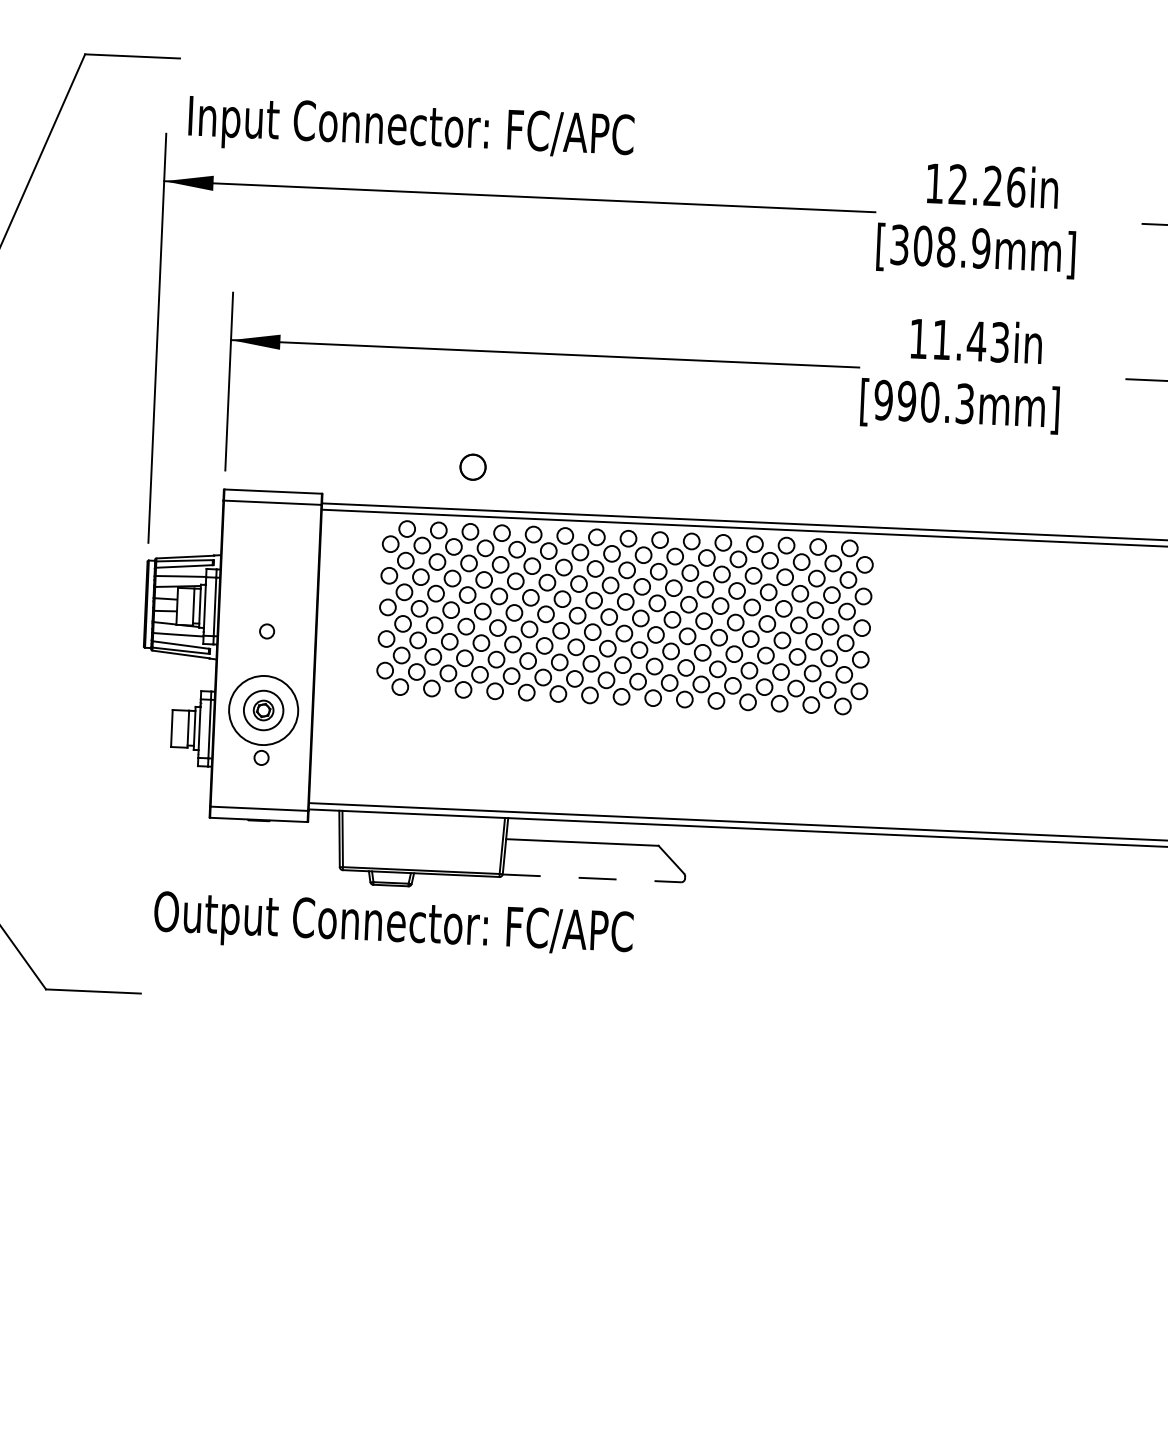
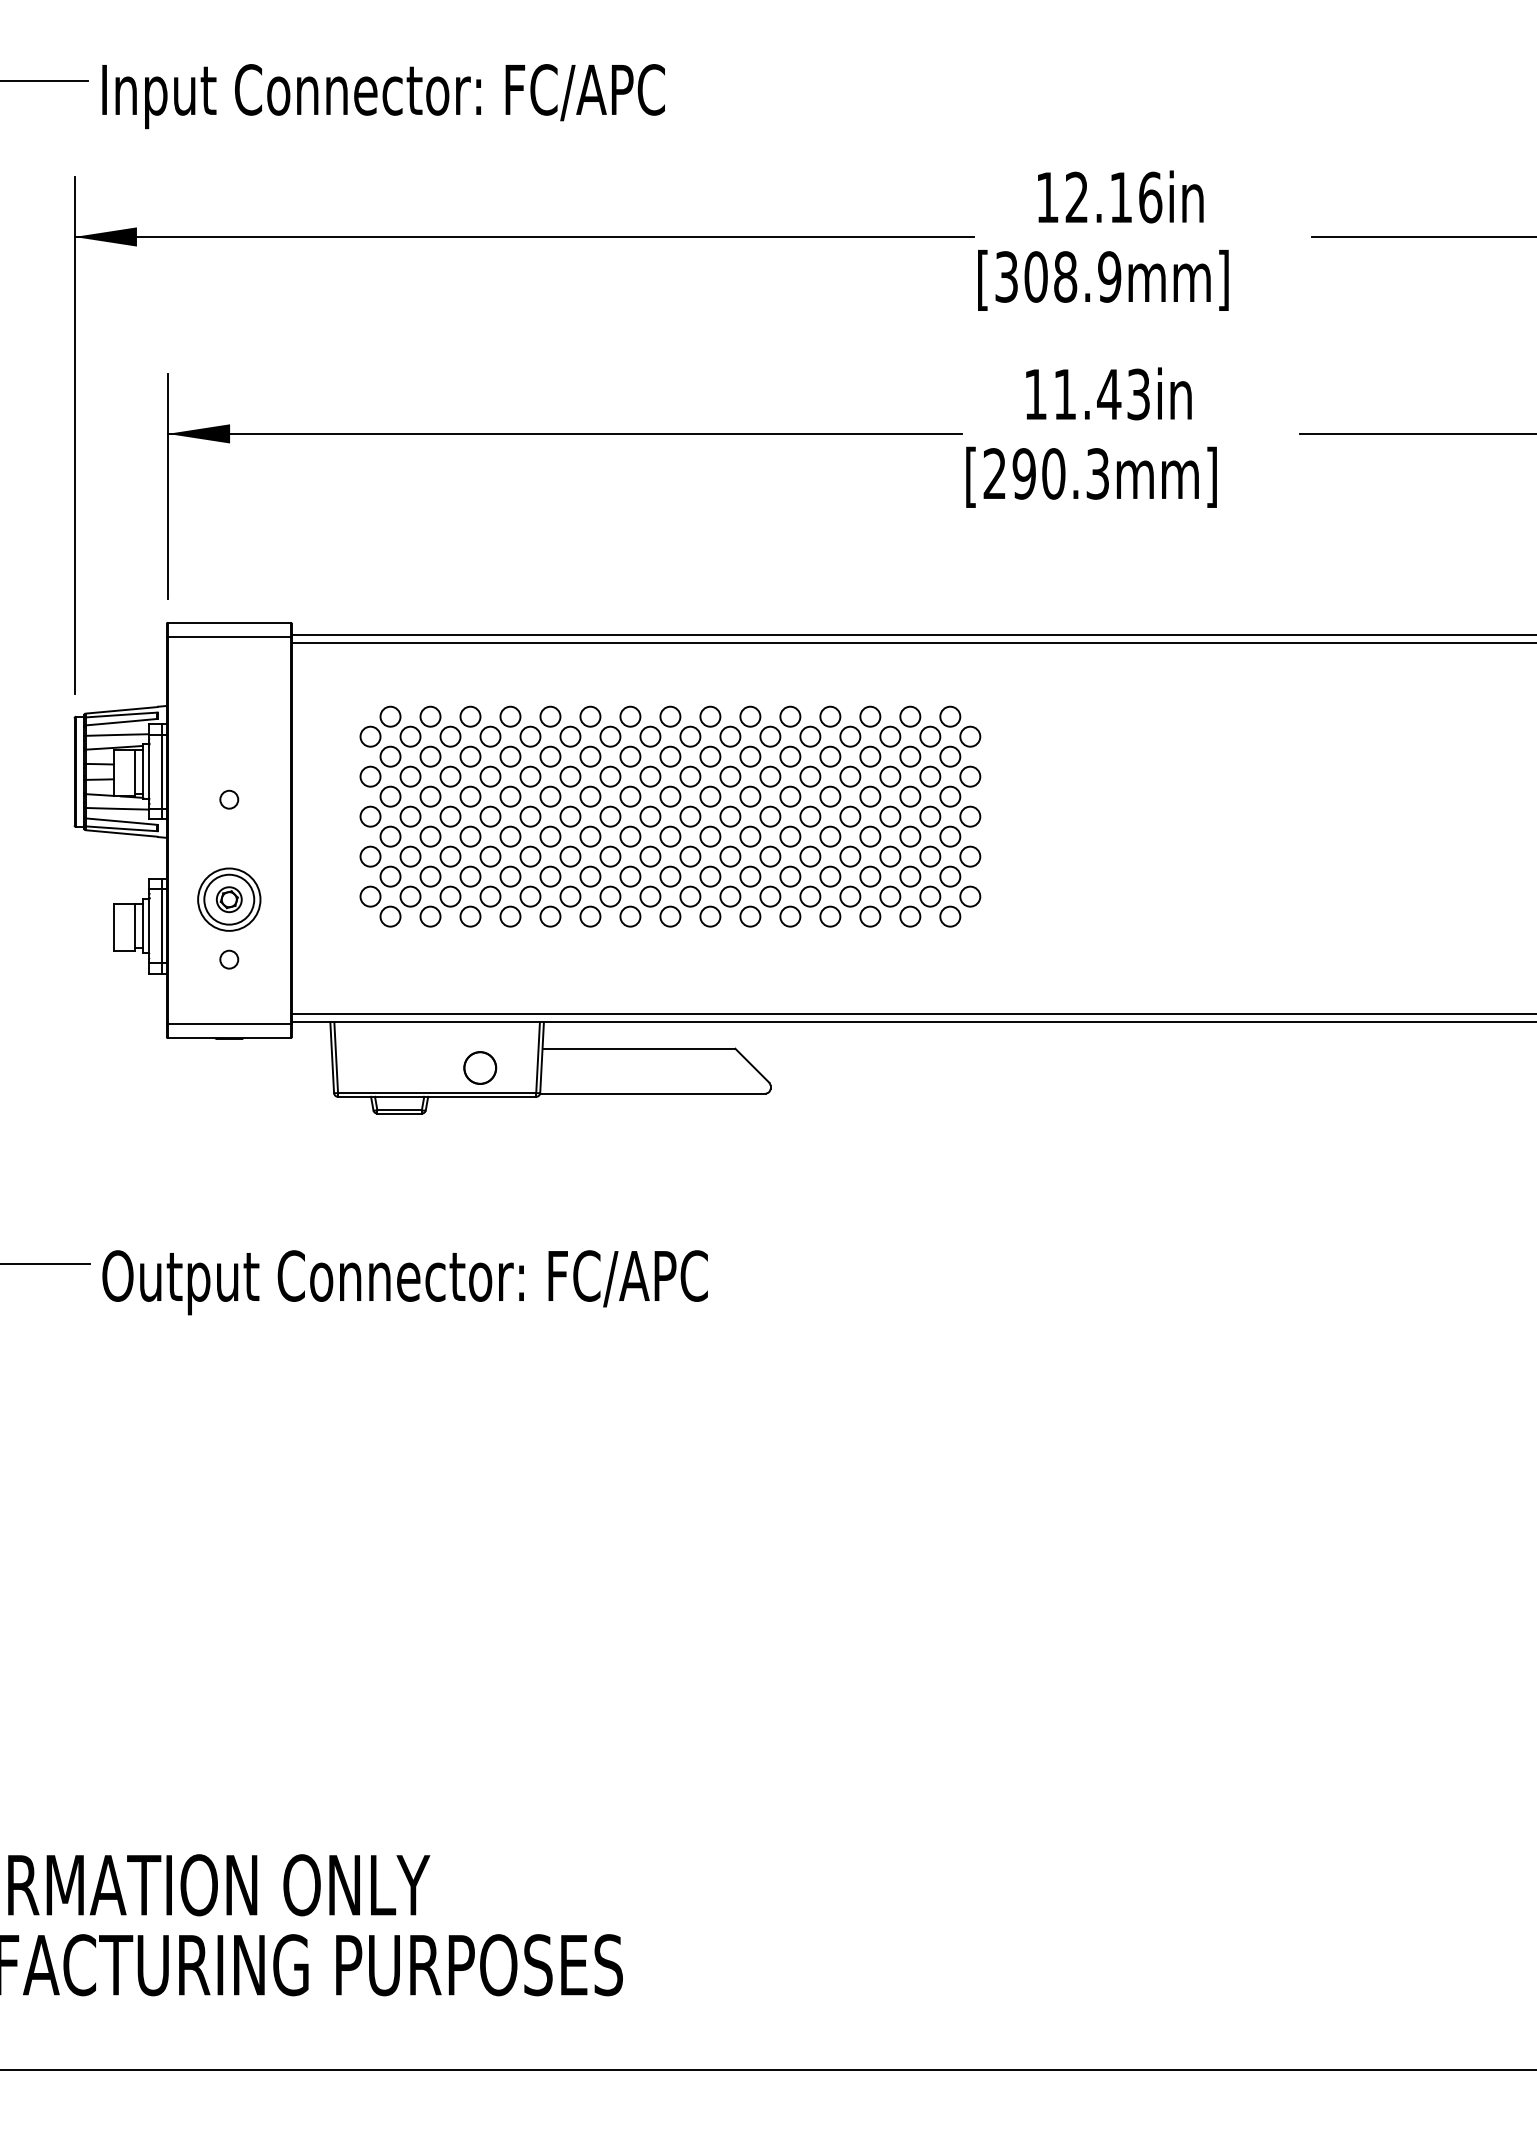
text: (411, 130) -> (383, 96), moved
text: (992, 185) -> (1120, 196), 12.26in -> 12.16in
text: (883, 399) -> (994, 473), [990.3mm] -> [290.3mm]
part: (473, 466) -> (480, 1067), moved
part: (625, 610) -> (670, 807), moved
circle: (263, 710) -> (229, 899), size x0.71
line: (591, 878) -> (652, 1093), dashed -> solid
text: (392, 926) -> (404, 1282), moved

